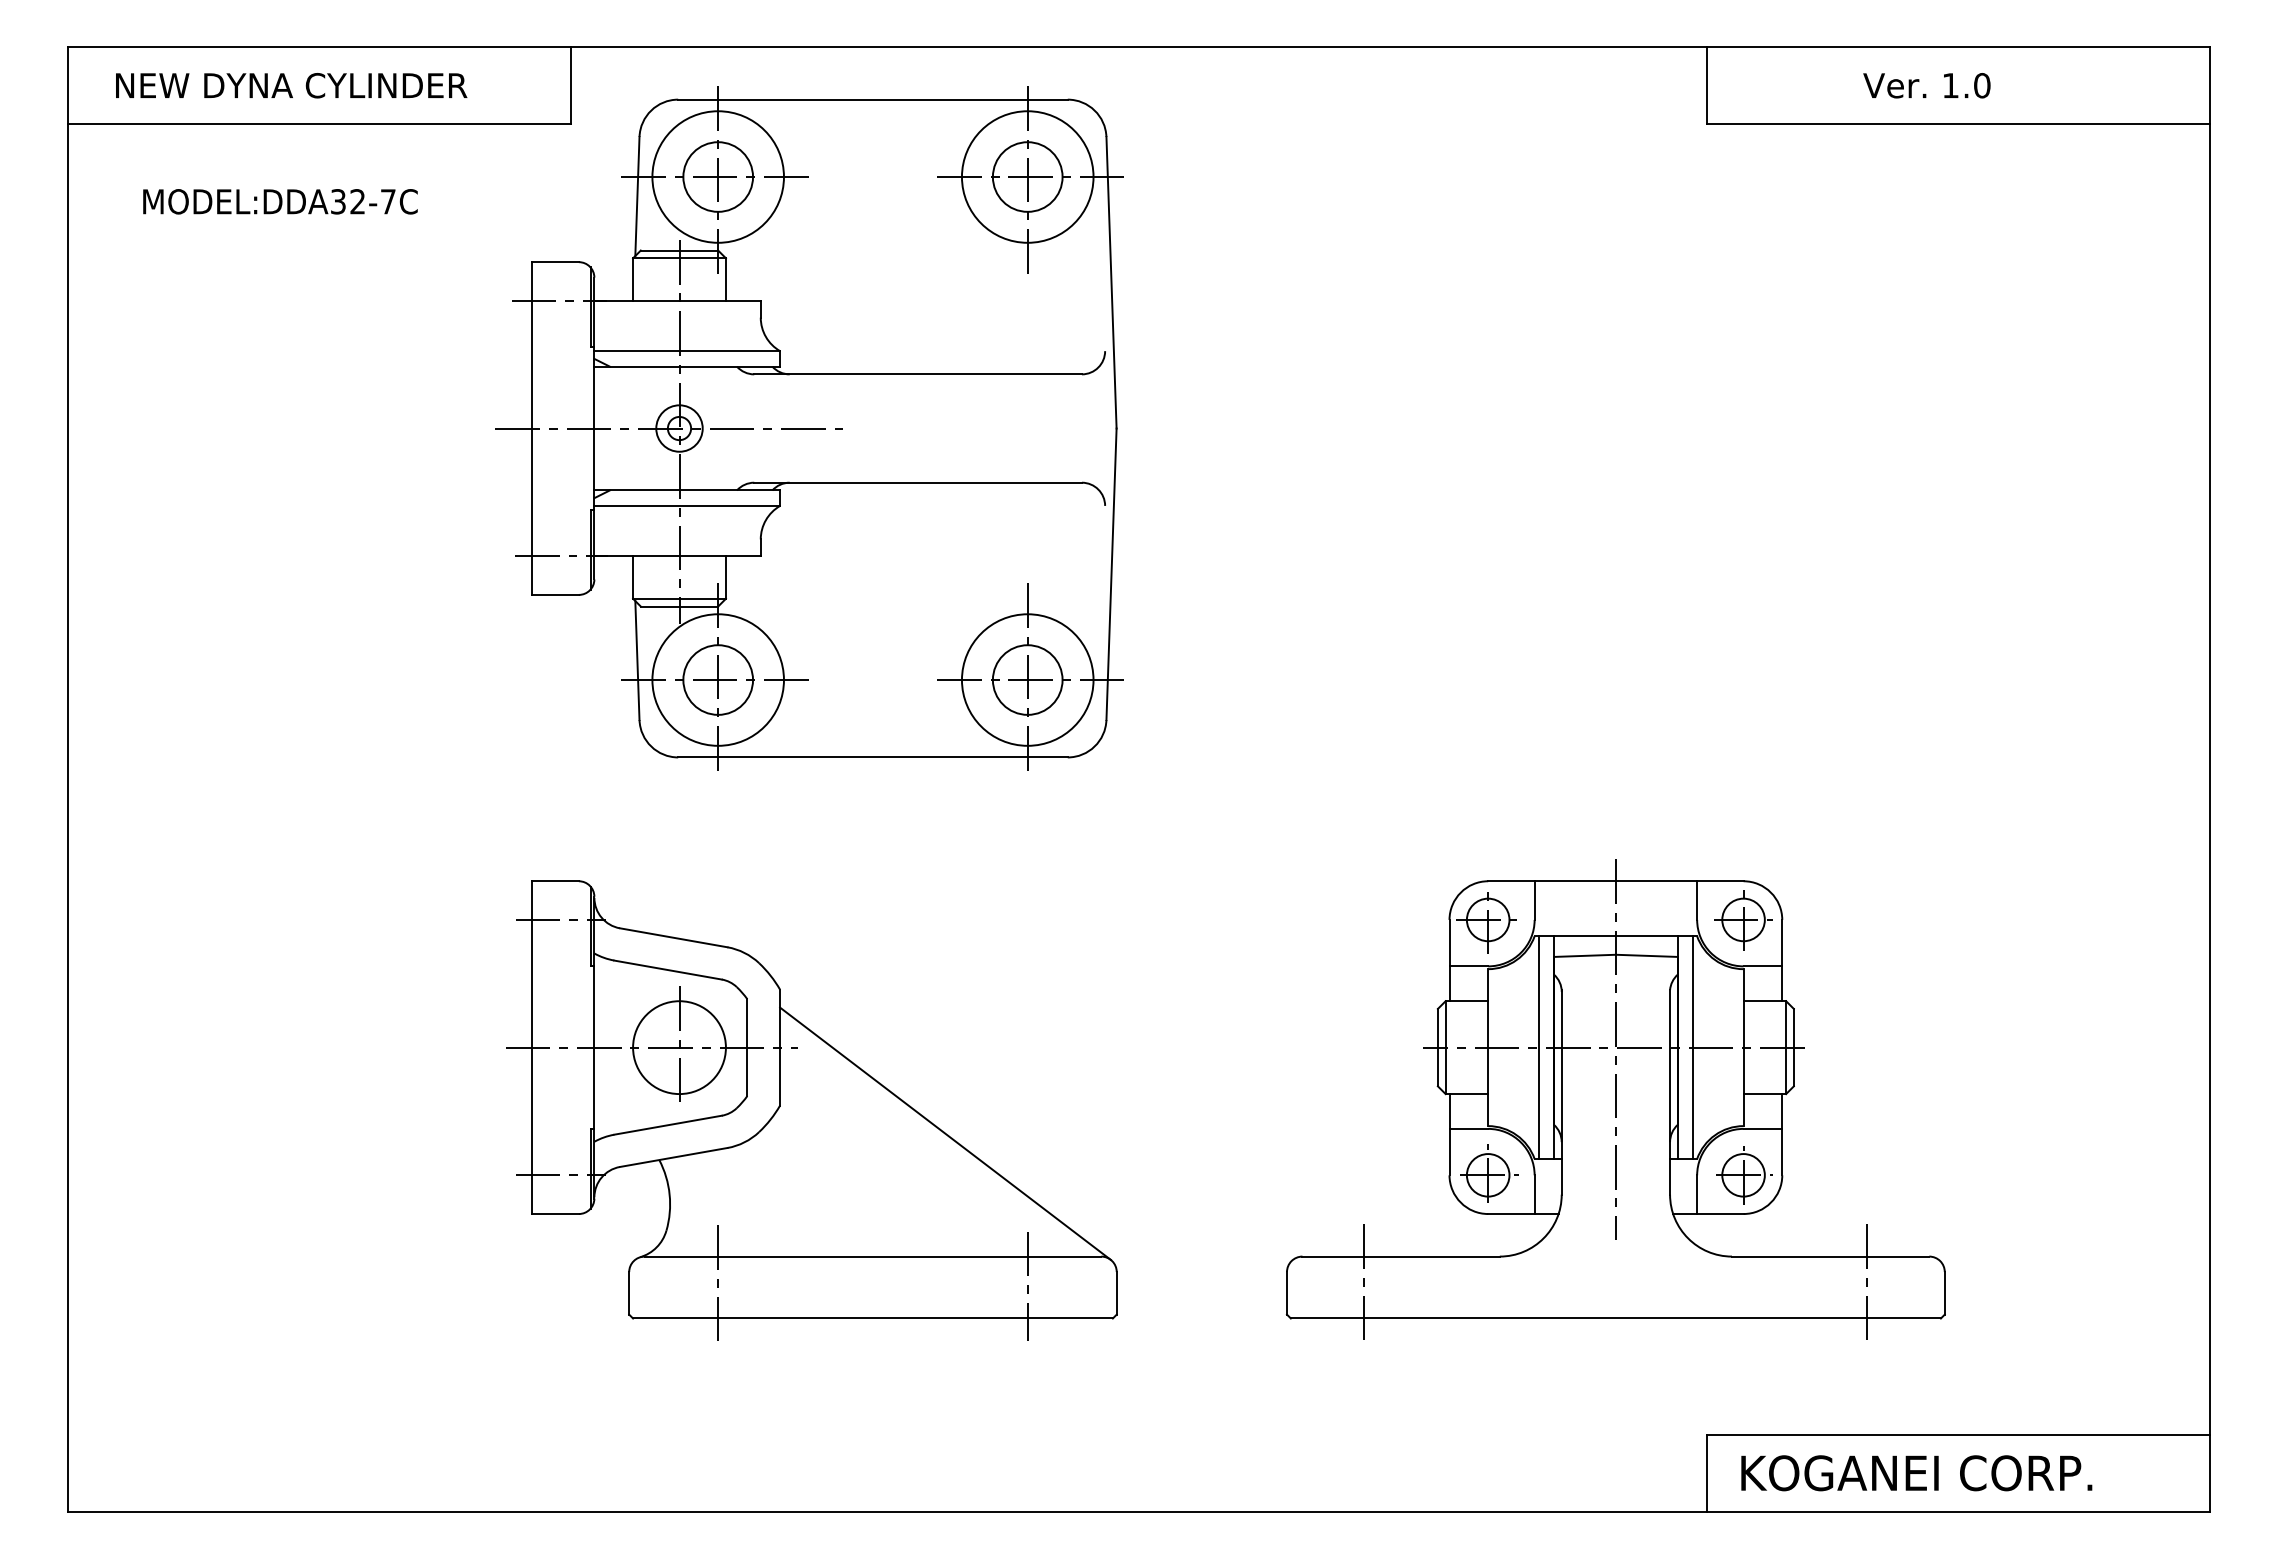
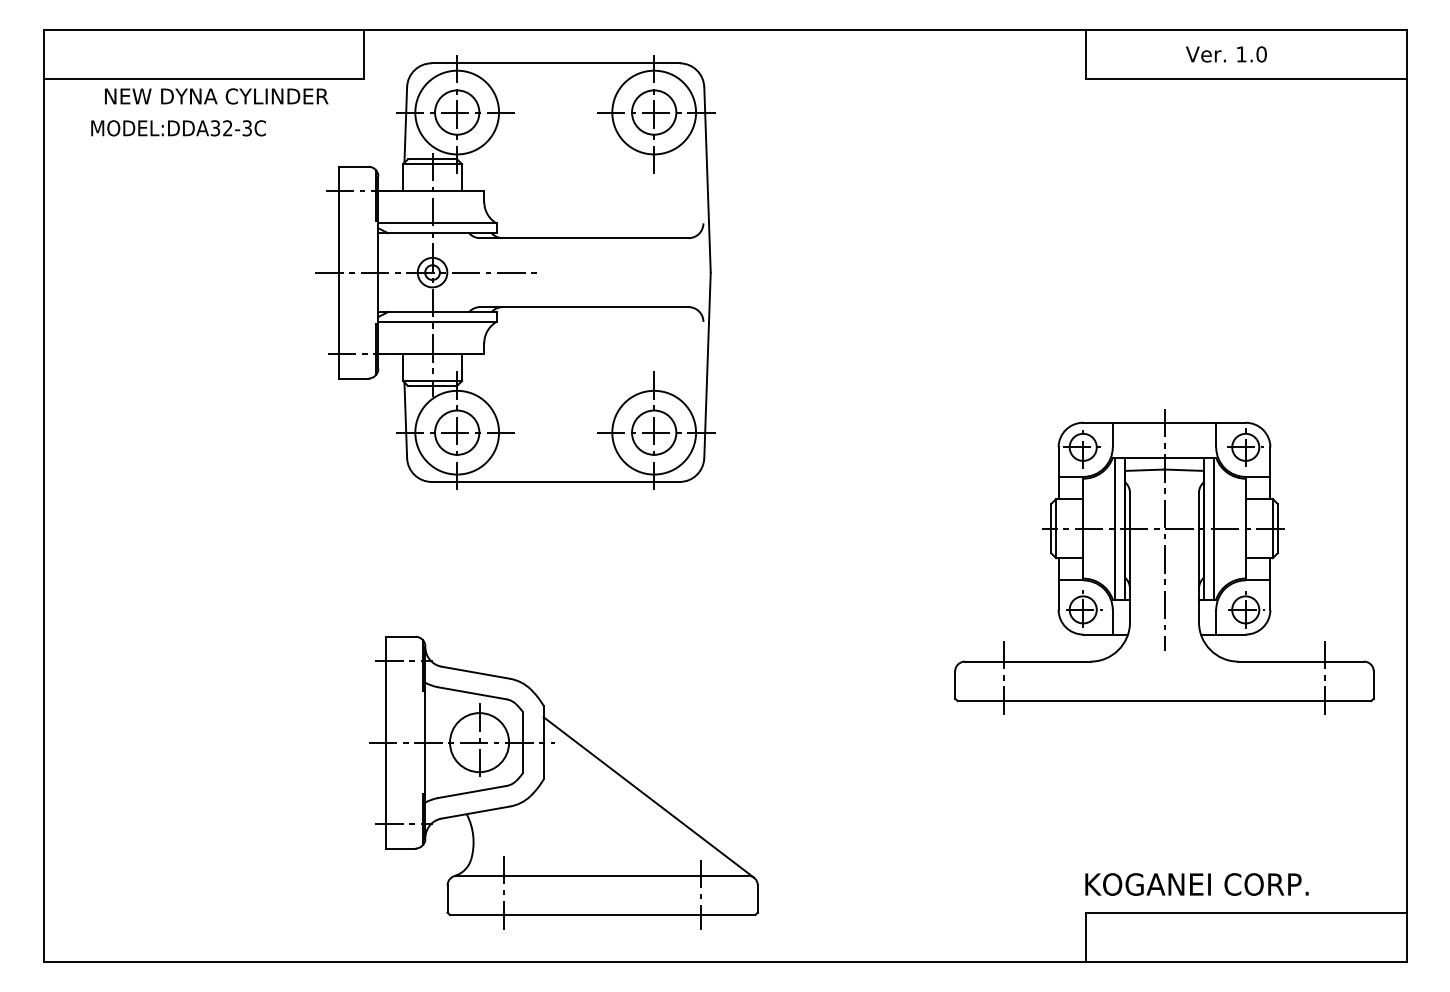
text: (291, 85) -> (216, 96), moved
text: (387, 202) -> (246, 128), MODEL:DDA32-7C -> MODEL:DDA32-3C
part: (1615, 1099) -> (1164, 561), moved
part: (811, 1110) -> (563, 782), moved
text: (1916, 1473) -> (1196, 884), moved

